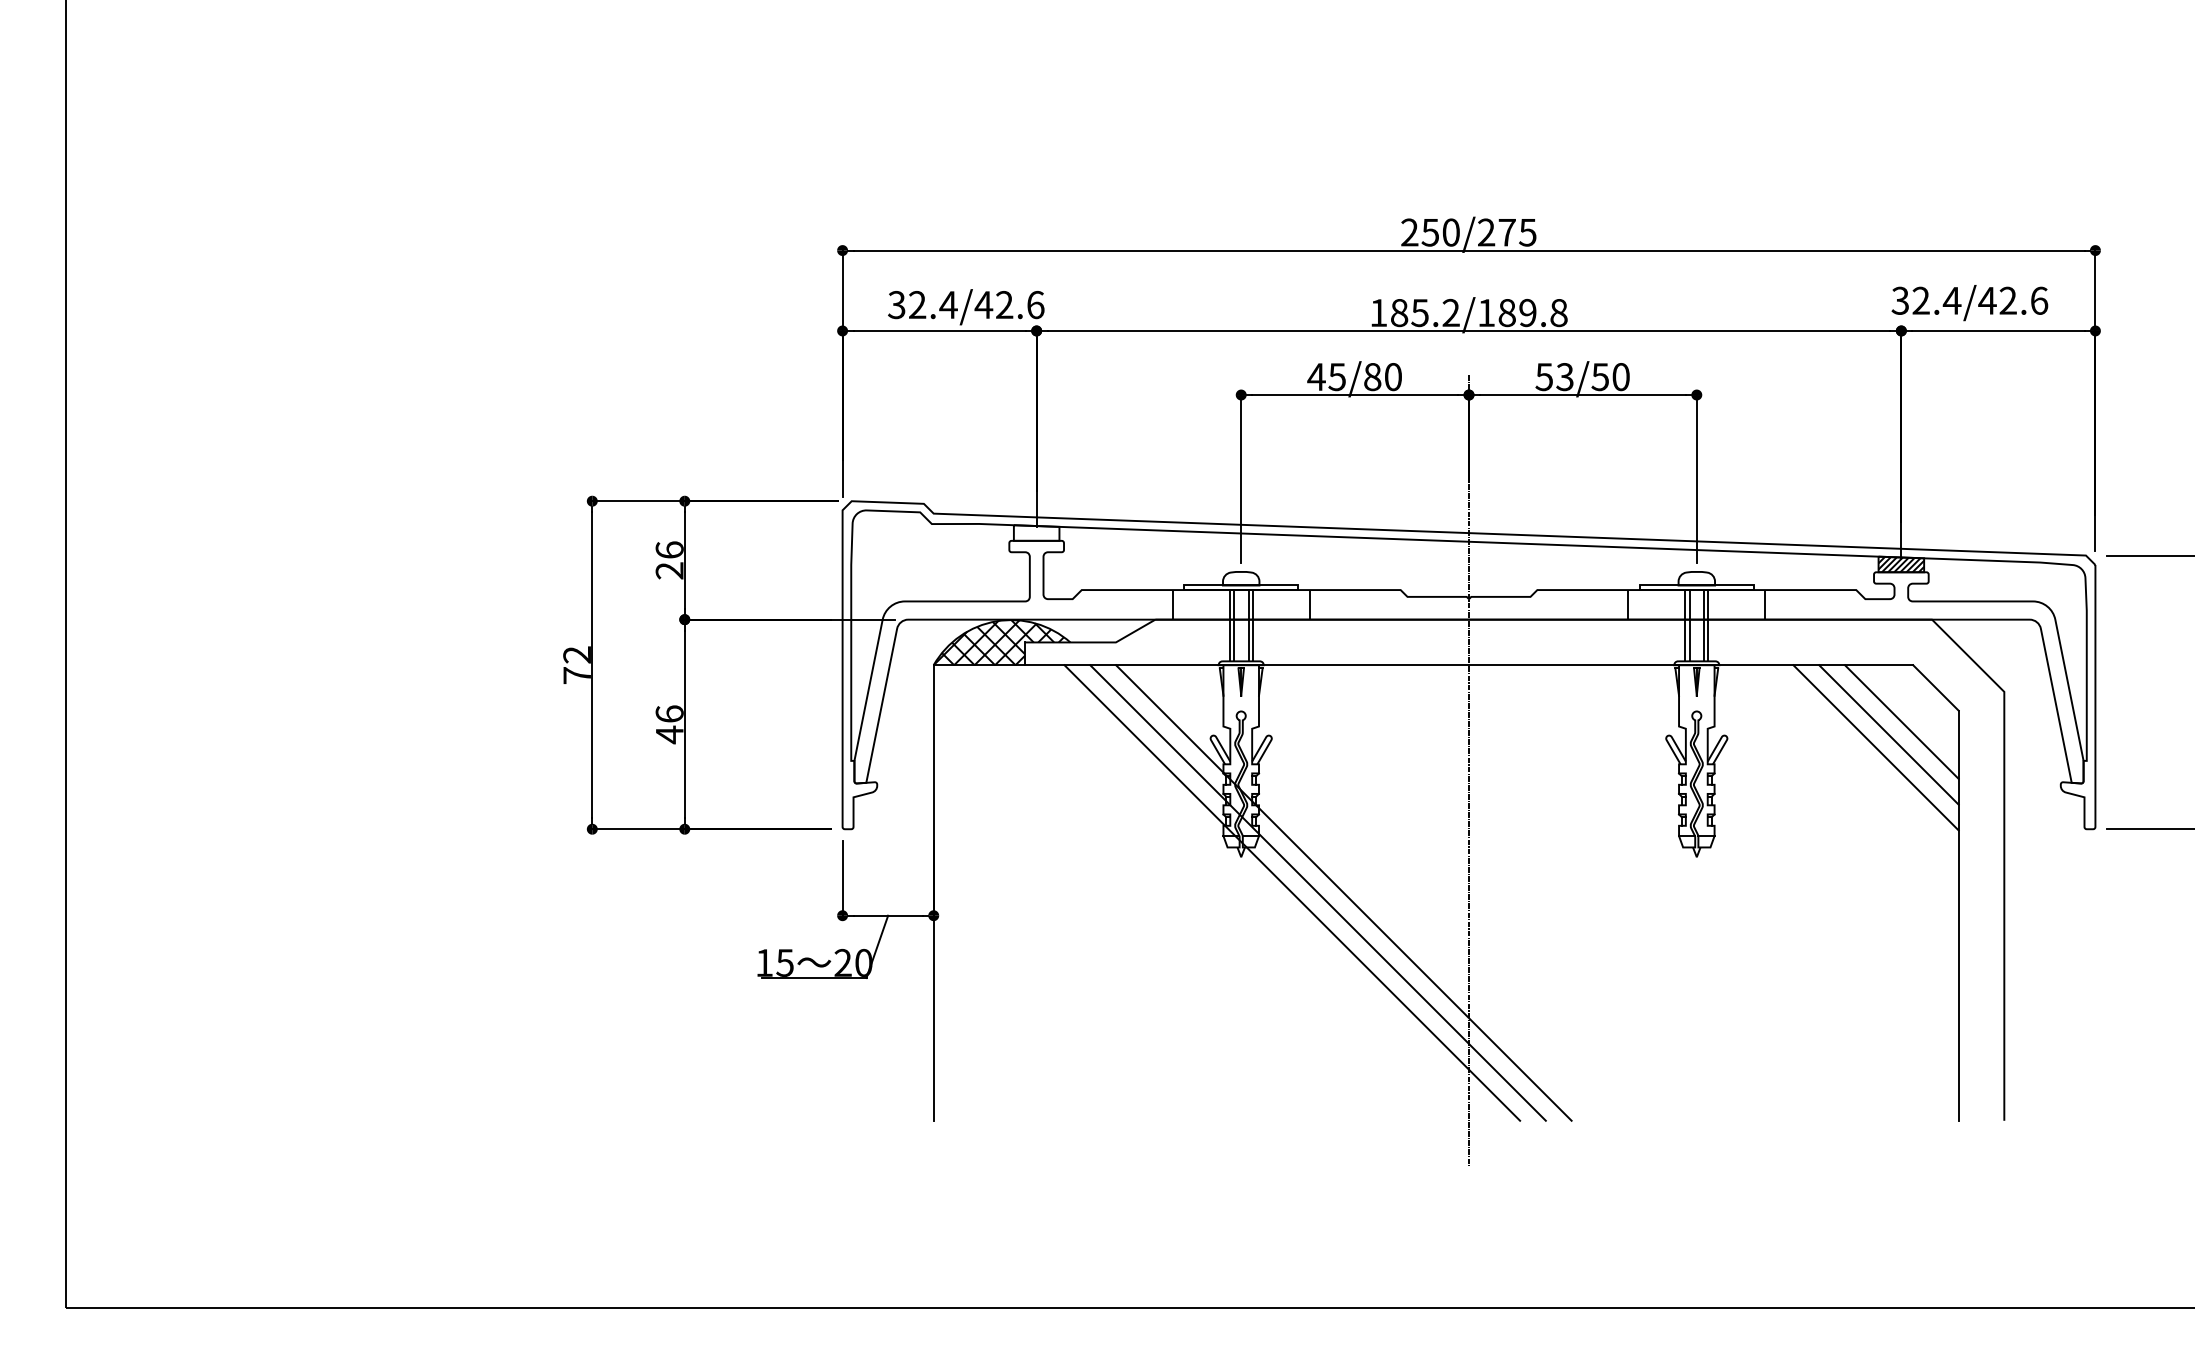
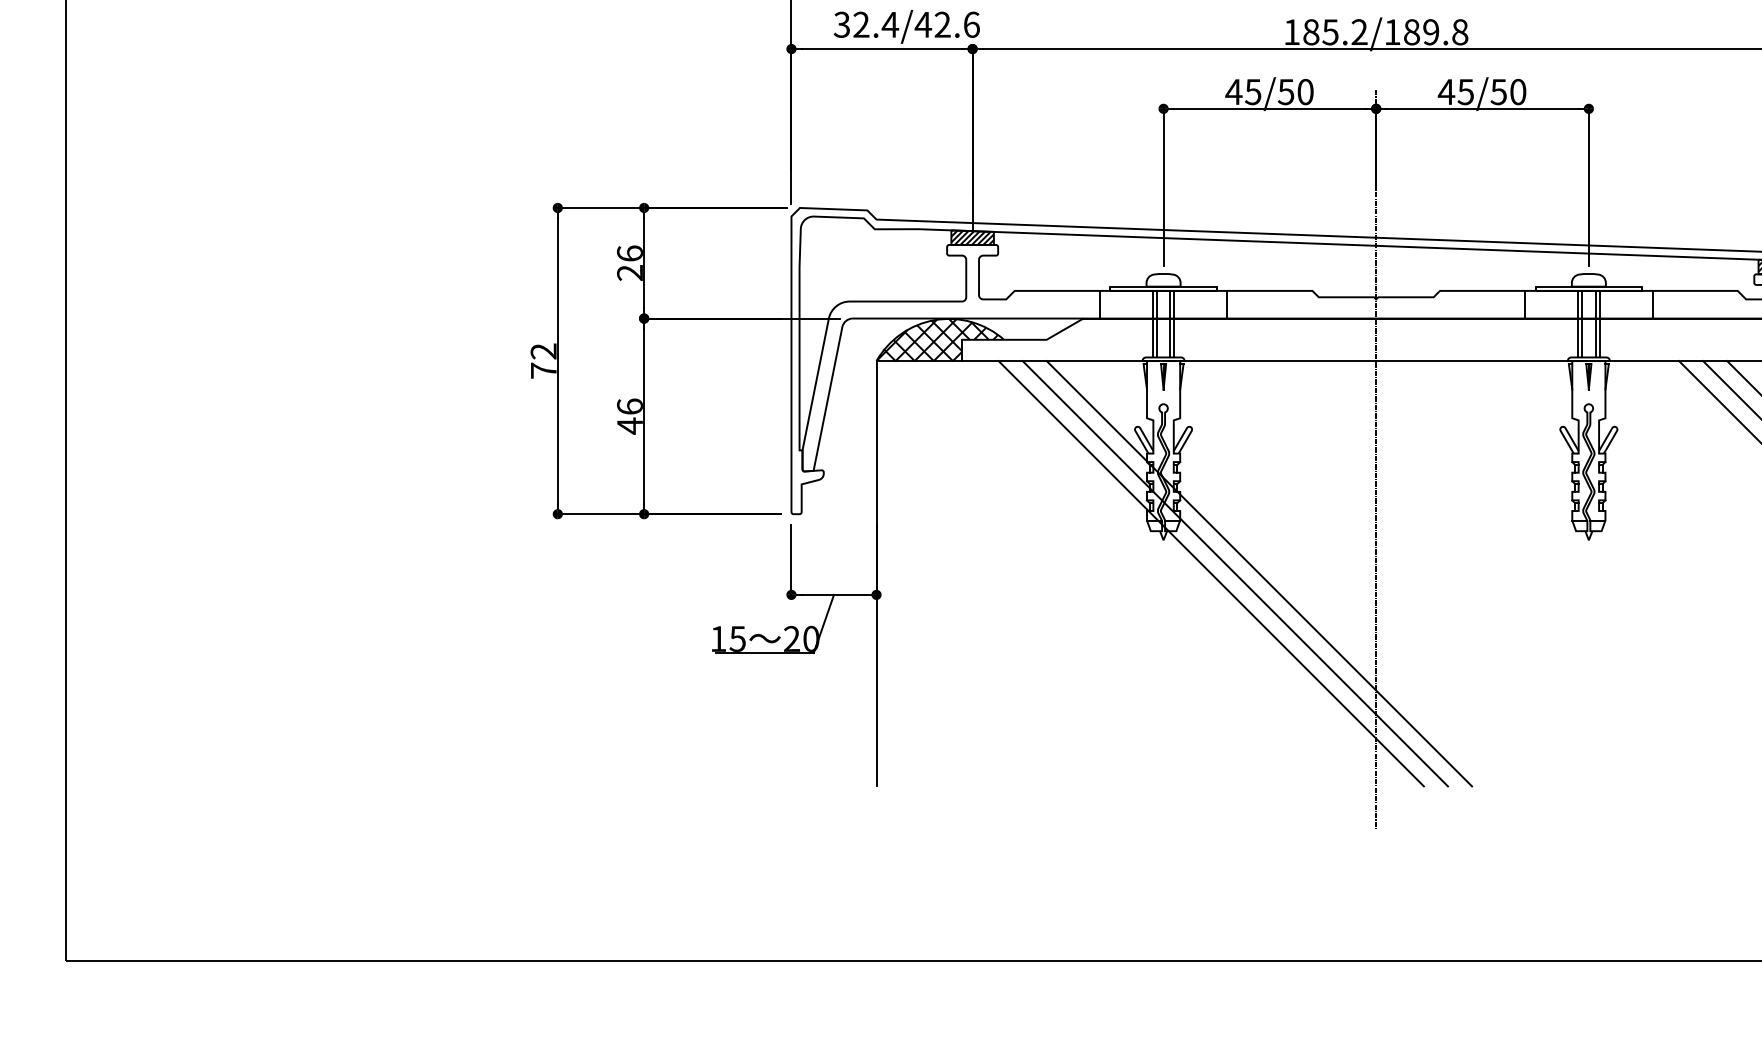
text: (1372, 377) -> (1286, 92), 45/80 -> 45/50
text: (1554, 377) -> (1456, 92), 53/50 -> 45/50
hatch: (1036, 532) -> (972, 237), added

